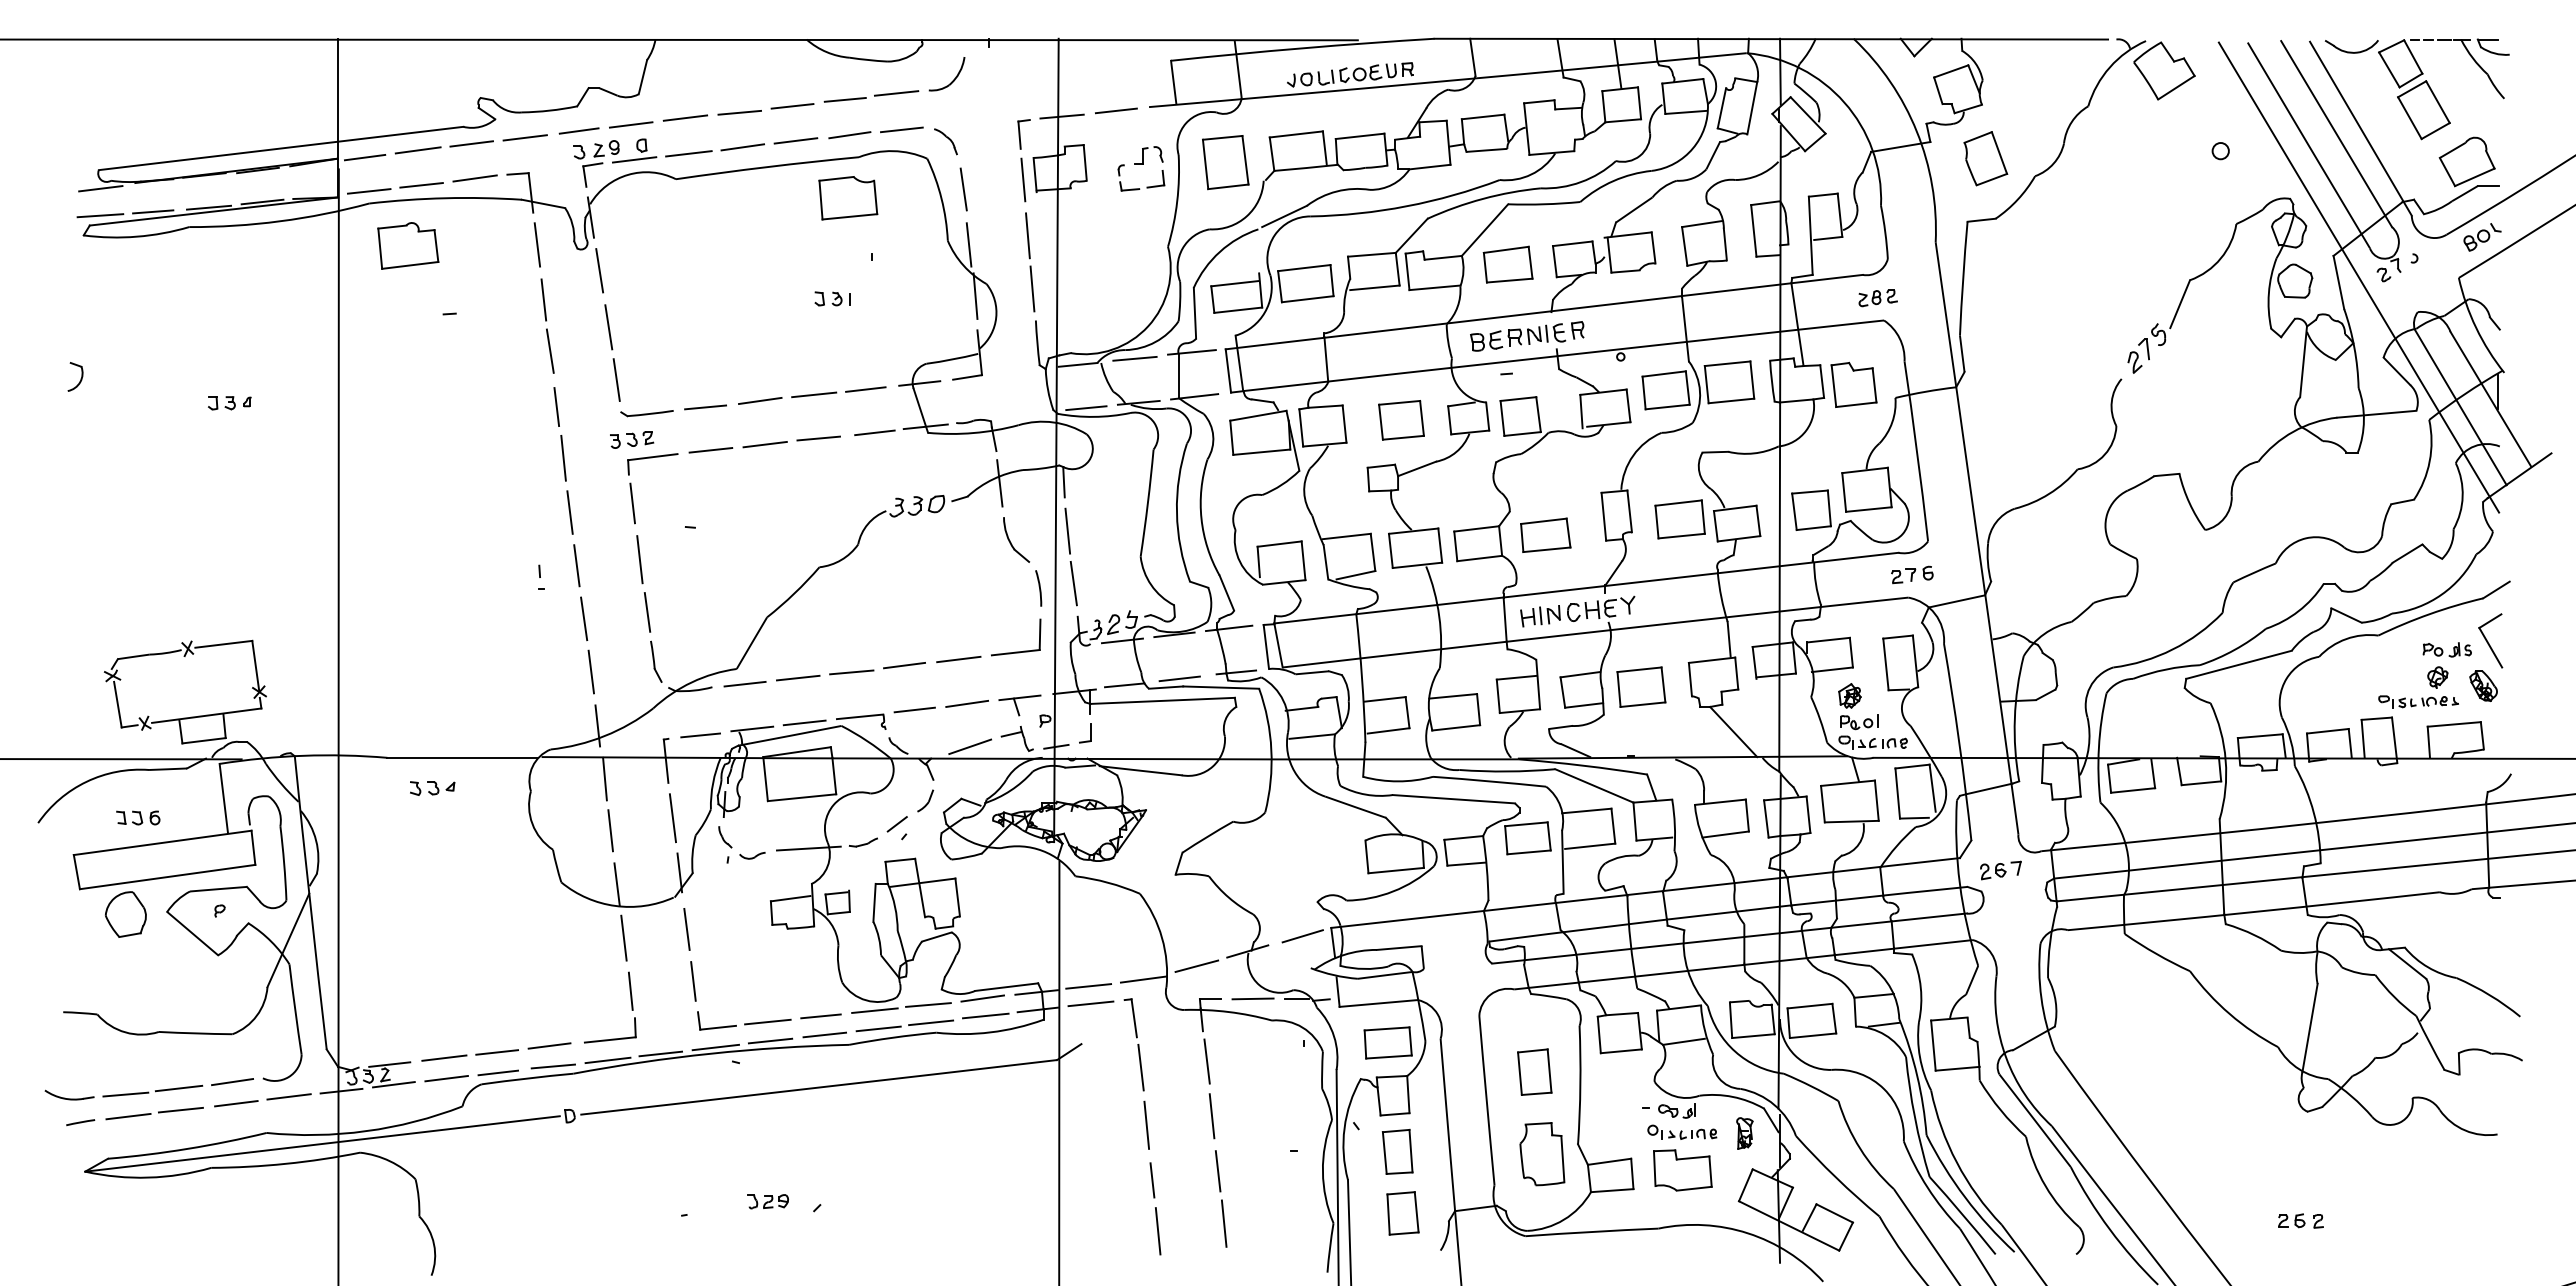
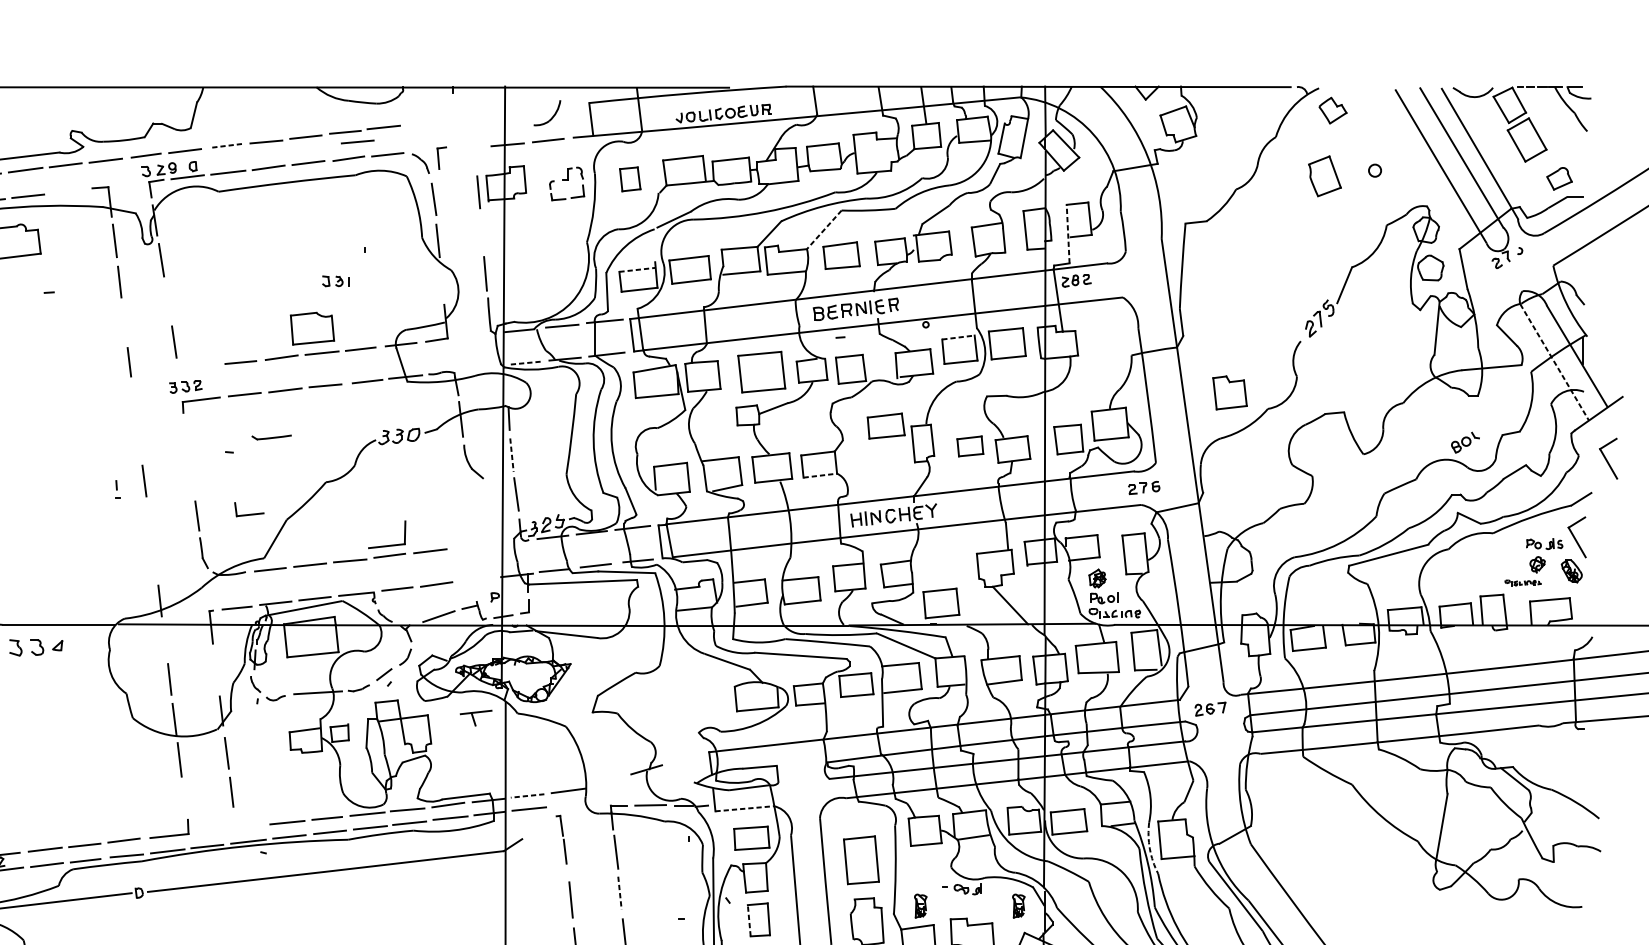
part: (2164, 70) -> (1332, 110), size x0.6
part: (952, 80) -> (551, 117), moved
line: (861, 112) -> (357, 141), added
line: (685, 118) -> (225, 146), solid -> dashed
part: (1023, 134) -> (441, 158), moved
part: (1985, 158) -> (1324, 176), moved
part: (2466, 161) -> (1559, 178), size x0.6
part: (1225, 162) -> (630, 179), size x0.6
line: (474, 178) -> (67, 191), removed
part: (848, 198) -> (312, 328), moved
line: (1485, 230) -> (824, 230), solid -> dashed
line: (1027, 235) -> (481, 233), removed
line: (1810, 235) -> (1067, 233), solid -> dashed
part: (2482, 237) -> (1465, 442), moved
line: (2358, 277) -> (1478, 265), removed
line: (1235, 283) -> (637, 269), solid -> dashed
line: (975, 295) -> (442, 278), removed
part: (1877, 298) -> (1076, 281), moved
line: (608, 327) -> (168, 302), removed
line: (549, 350) -> (123, 319), removed
line: (1664, 374) -> (958, 337), solid -> dashed
part: (1853, 384) -> (1229, 392), moved
line: (2461, 407) -> (1555, 362), solid -> dashed
line: (1086, 408) -> (525, 363), solid -> dashed
part: (646, 413) -> (271, 437), moved
part: (1401, 420) -> (761, 372), size x1.4
line: (563, 457) -> (134, 400), removed
line: (632, 503) -> (186, 434), removed
line: (569, 512) -> (138, 441), removed
part: (1679, 519) -> (969, 446), size x0.7
line: (1067, 531) -> (511, 455), solid -> dashed
part: (1545, 534) -> (886, 425), moved
part: (2532, 535) -> (1608, 458), added
line: (1479, 558) -> (820, 475), solid -> dashed
line: (639, 559) -> (191, 476), removed
arc: (1039, 588) -> (490, 498), removed
line: (584, 618) -> (150, 520), removed
part: (1016, 651) -> (387, 545), moved
line: (590, 671) -> (154, 560), removed
part: (1641, 686) -> (941, 602), moved
part: (2418, 701) -> (1523, 582), size x0.6
part: (1019, 705) -> (475, 718), moved
line: (604, 778) -> (165, 640), removed
part: (432, 788) -> (36, 647), size x1.6
line: (672, 818) -> (216, 670), removed
line: (1302, 936) -> (687, 758), removed
line: (1196, 965) -> (608, 780), removed
line: (1088, 986) -> (527, 796), solid -> dashed
line: (630, 990) -> (184, 799), removed
line: (1379, 1003) -> (745, 808), solid -> dashed
part: (717, 1026) -> (249, 513), moved
part: (1133, 1044) -> (561, 839), size x0.7
arc: (1919, 1057) -> (1149, 849), solid -> dashed
part: (1534, 1071) -> (861, 859), size x1.4
line: (1212, 1116) -> (620, 893), solid -> dashed
part: (1682, 1131) -> (972, 904), removed
part: (1613, 1133) -> (920, 906), added
line: (1384, 1153) -> (749, 921), solid -> dashed

